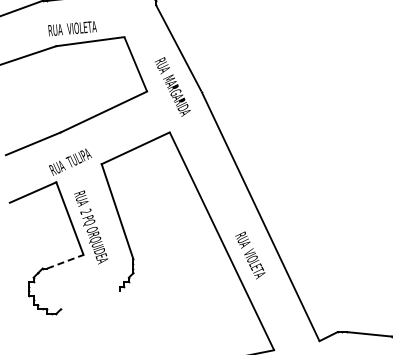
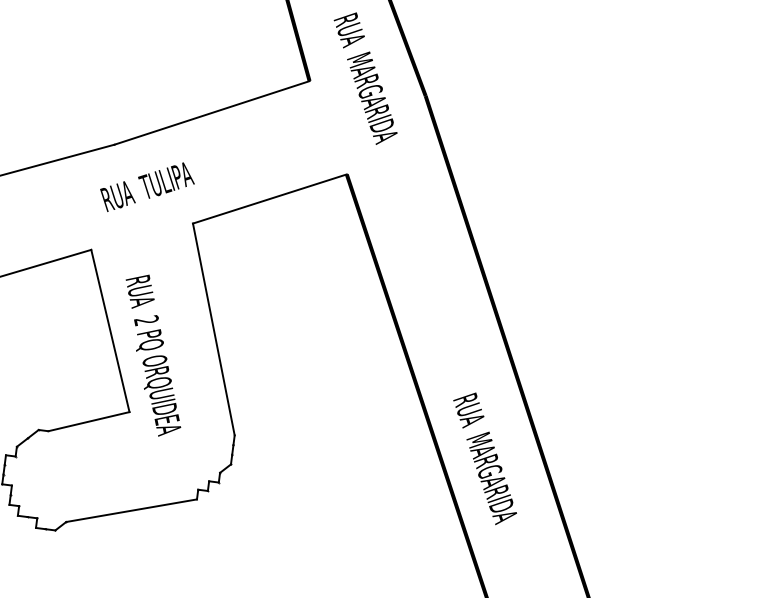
text: (70, 161) -> (147, 185), moved
text: (250, 255) -> (485, 458), RUA  VIOLETA -> RUA  MARGARIDA
line: (65, 261) -> (89, 421), dashed -> solid
line: (89, 300) -> (129, 510), added

